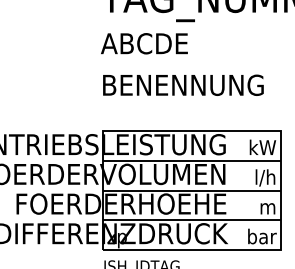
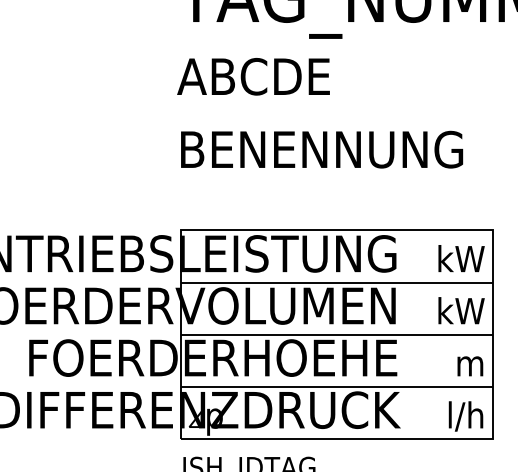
text: (262, 177) -> (460, 311), l/h -> kW
text: (262, 236) -> (460, 414), bar -> l/h

